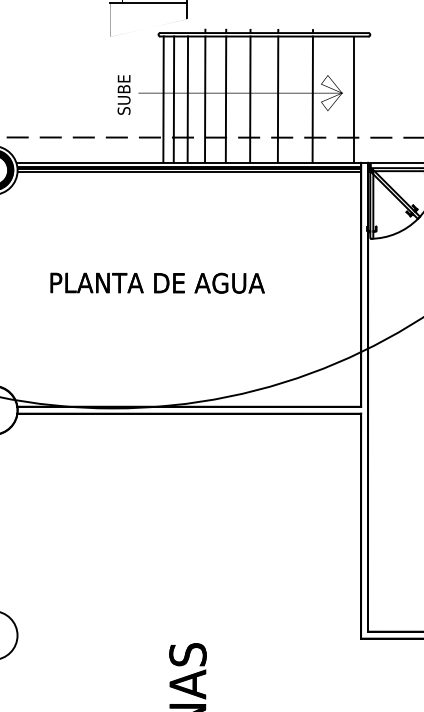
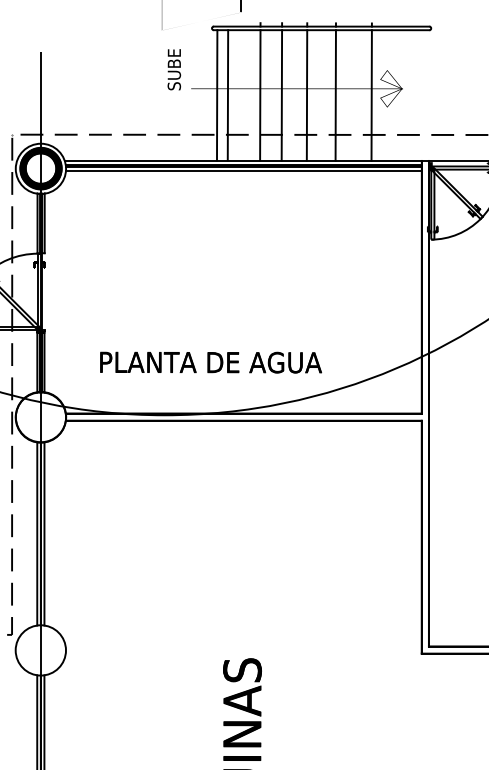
text: (124, 94) -> (174, 69), moved
line: (187, 99) -> (242, 95), removed
line: (354, 99) -> (414, 95), removed
text: (157, 283) -> (210, 362), moved

